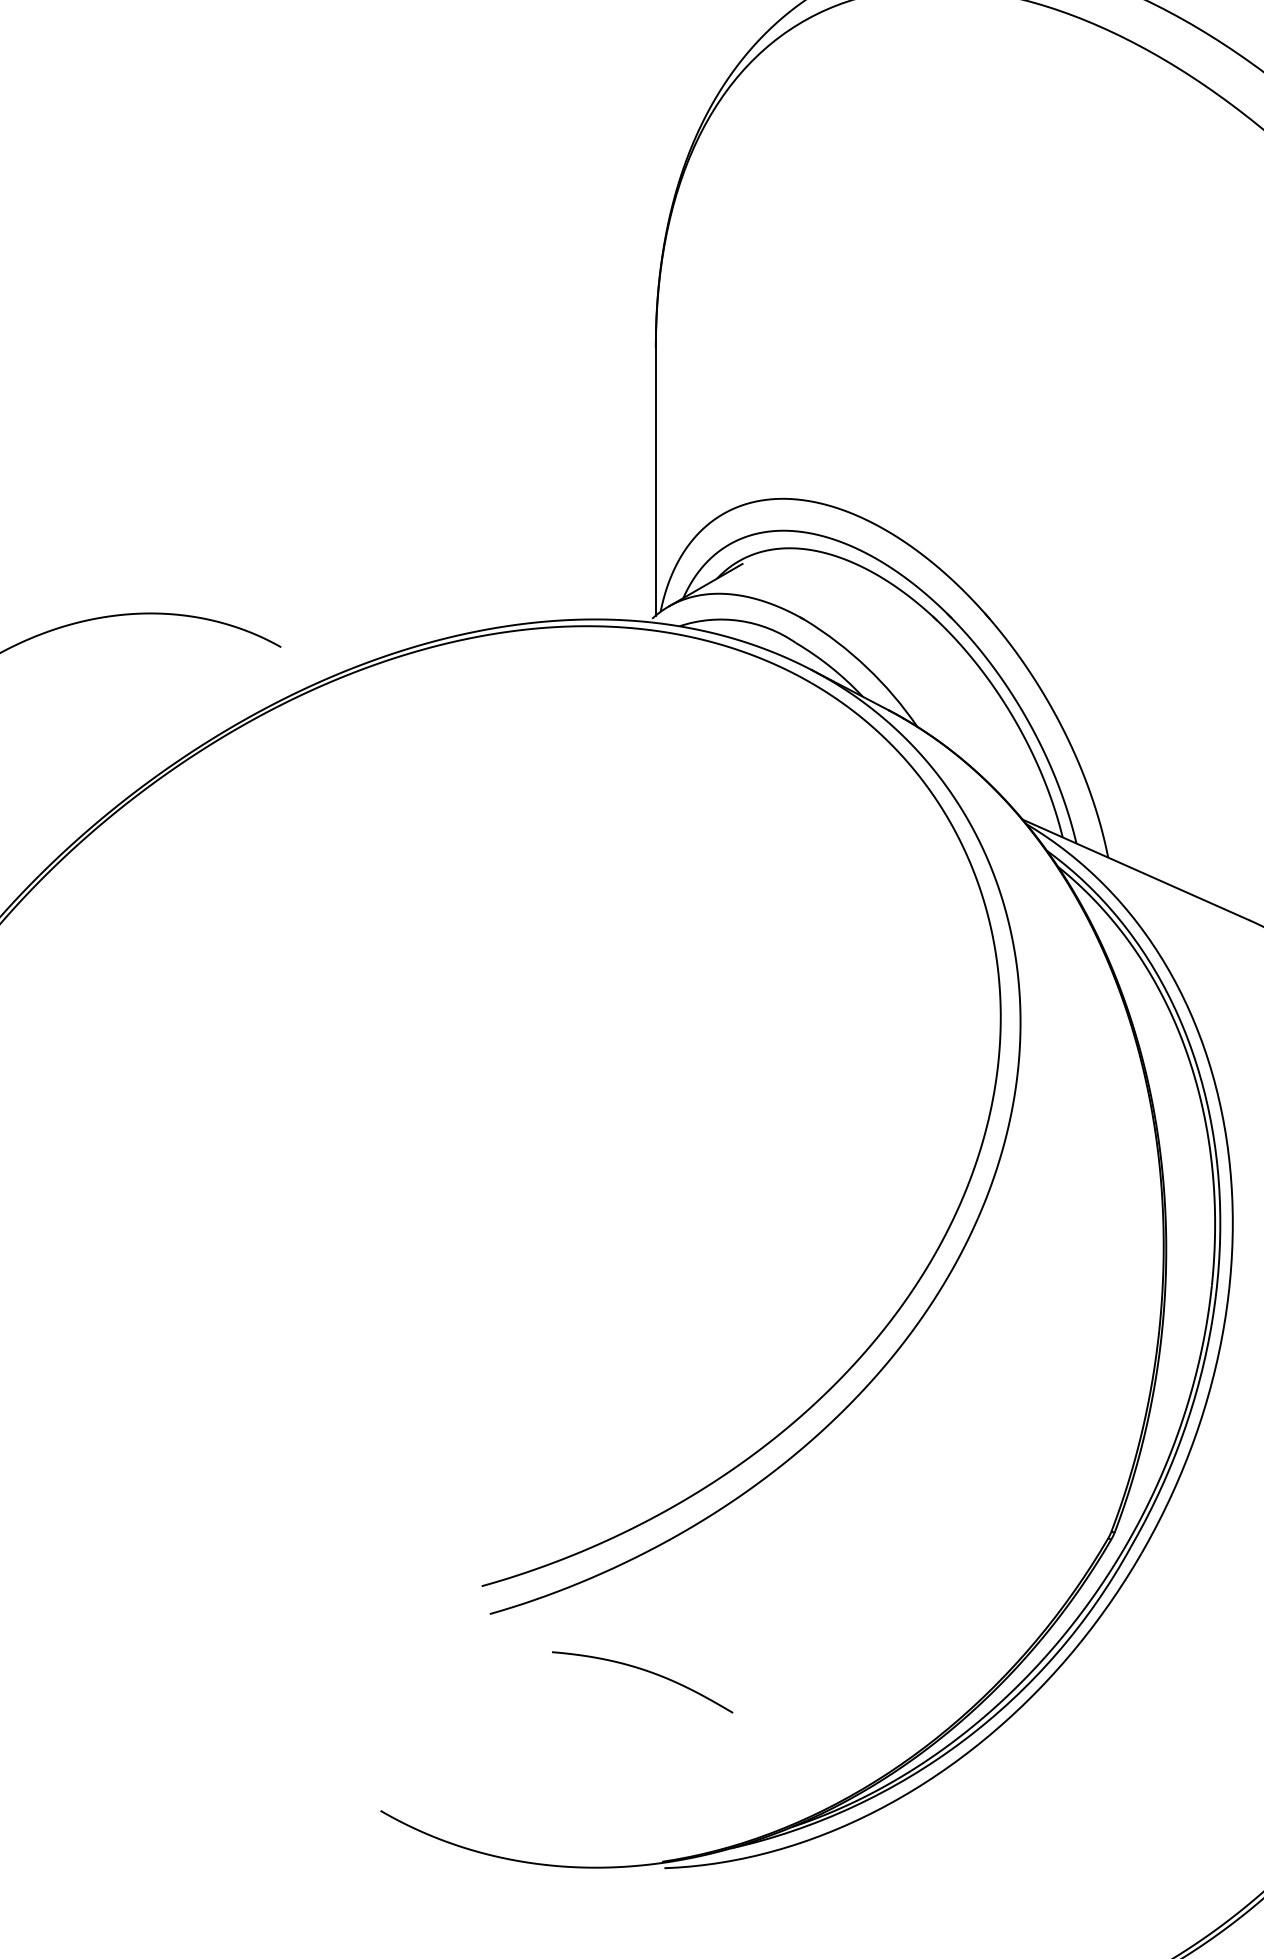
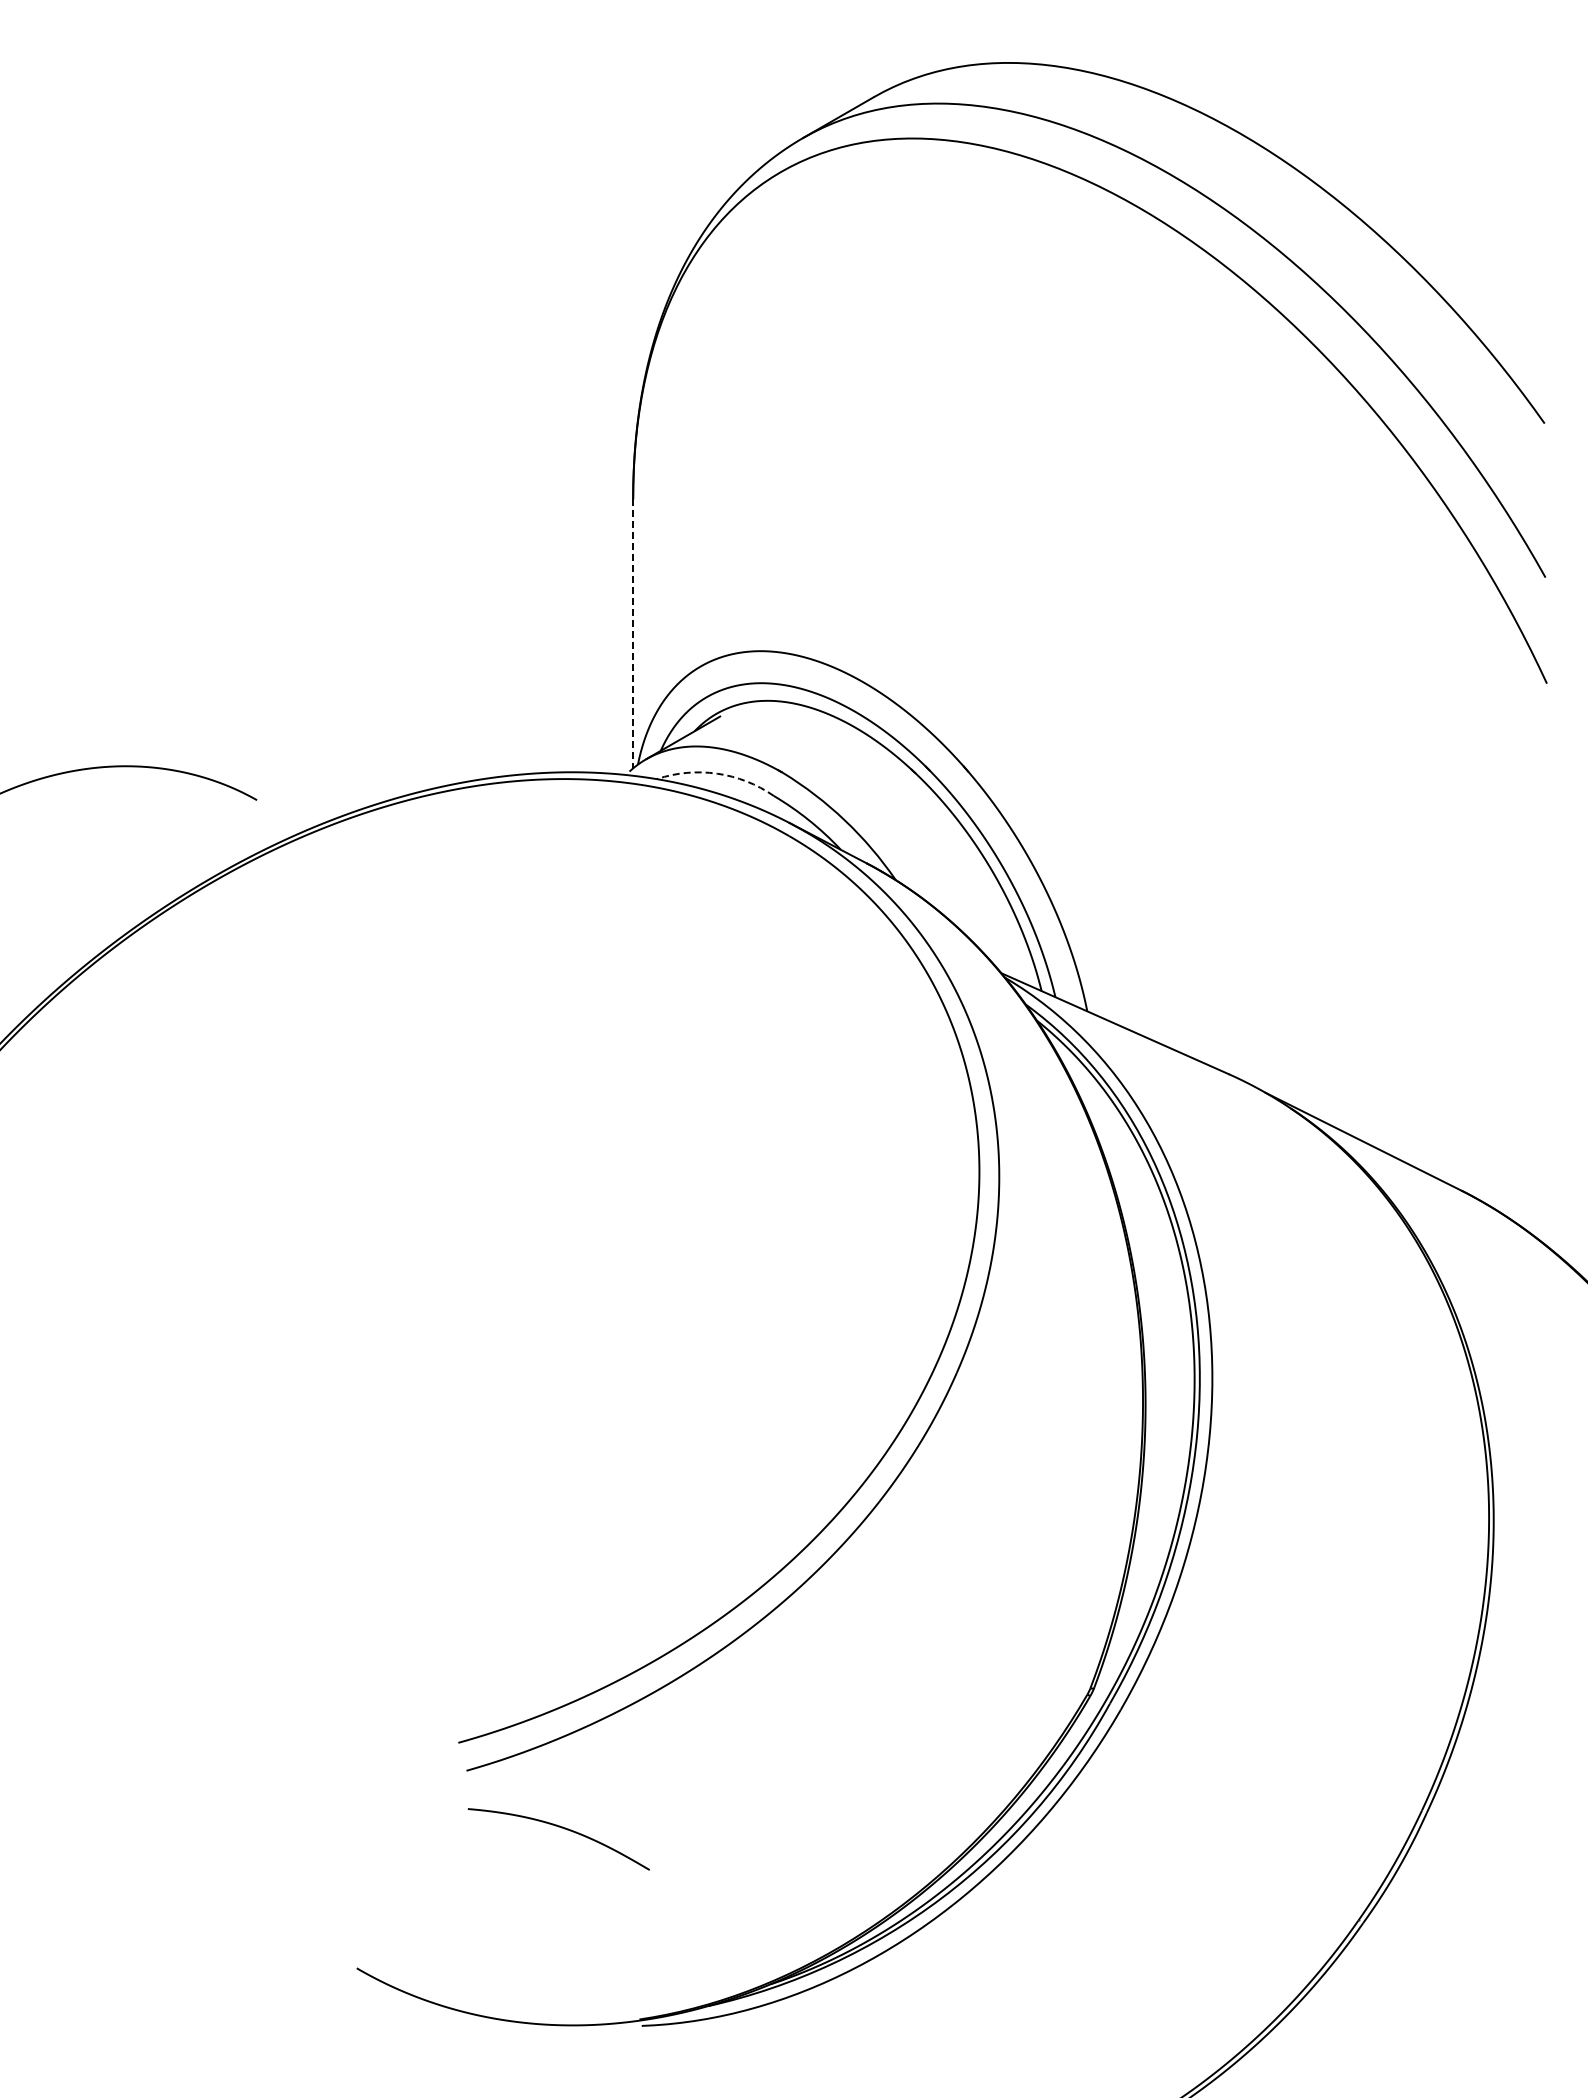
line: (656, 481) -> (633, 633), solid -> dashed
arc: (739, 620) -> (717, 773), solid -> dashed
curve: (645, 1671) -> (561, 1828), moved

